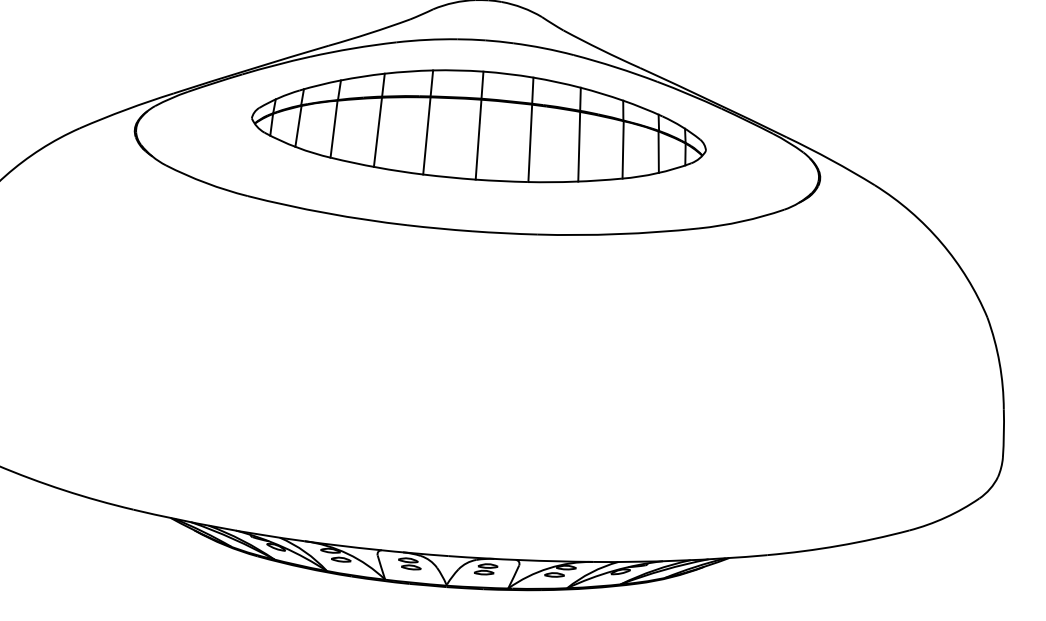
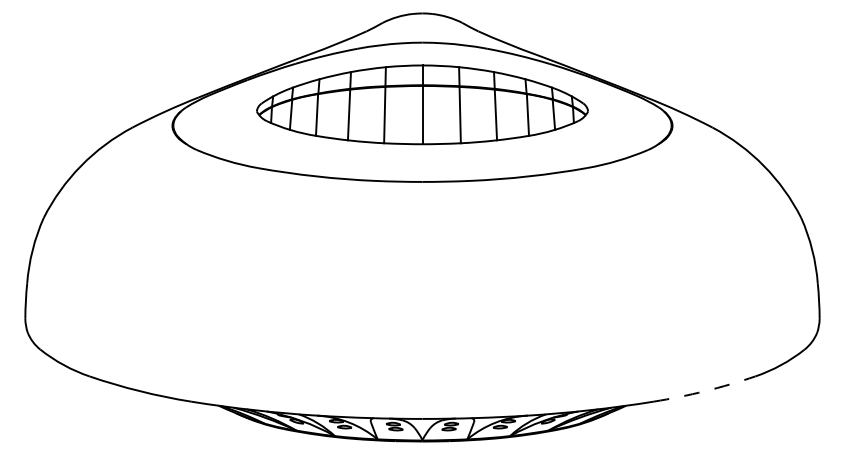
arc: (839, 546) -> (705, 391), solid -> dashed

